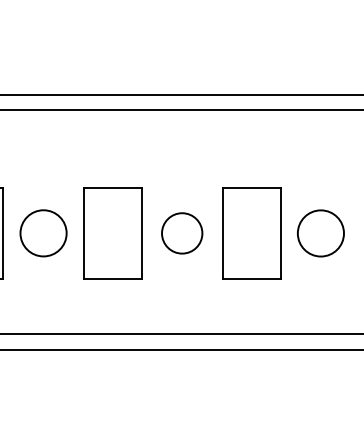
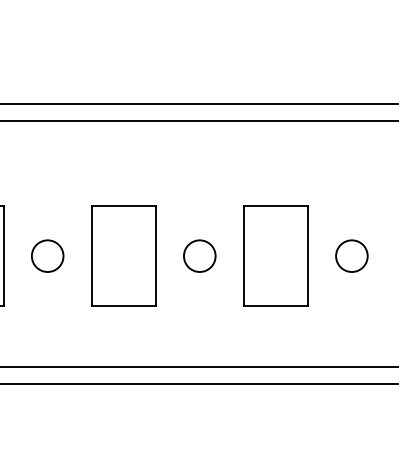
circle: (182, 232) -> (199, 255), size x0.71
circle: (320, 232) -> (351, 255), size x0.62
circle: (43, 233) -> (47, 256), size x0.62

